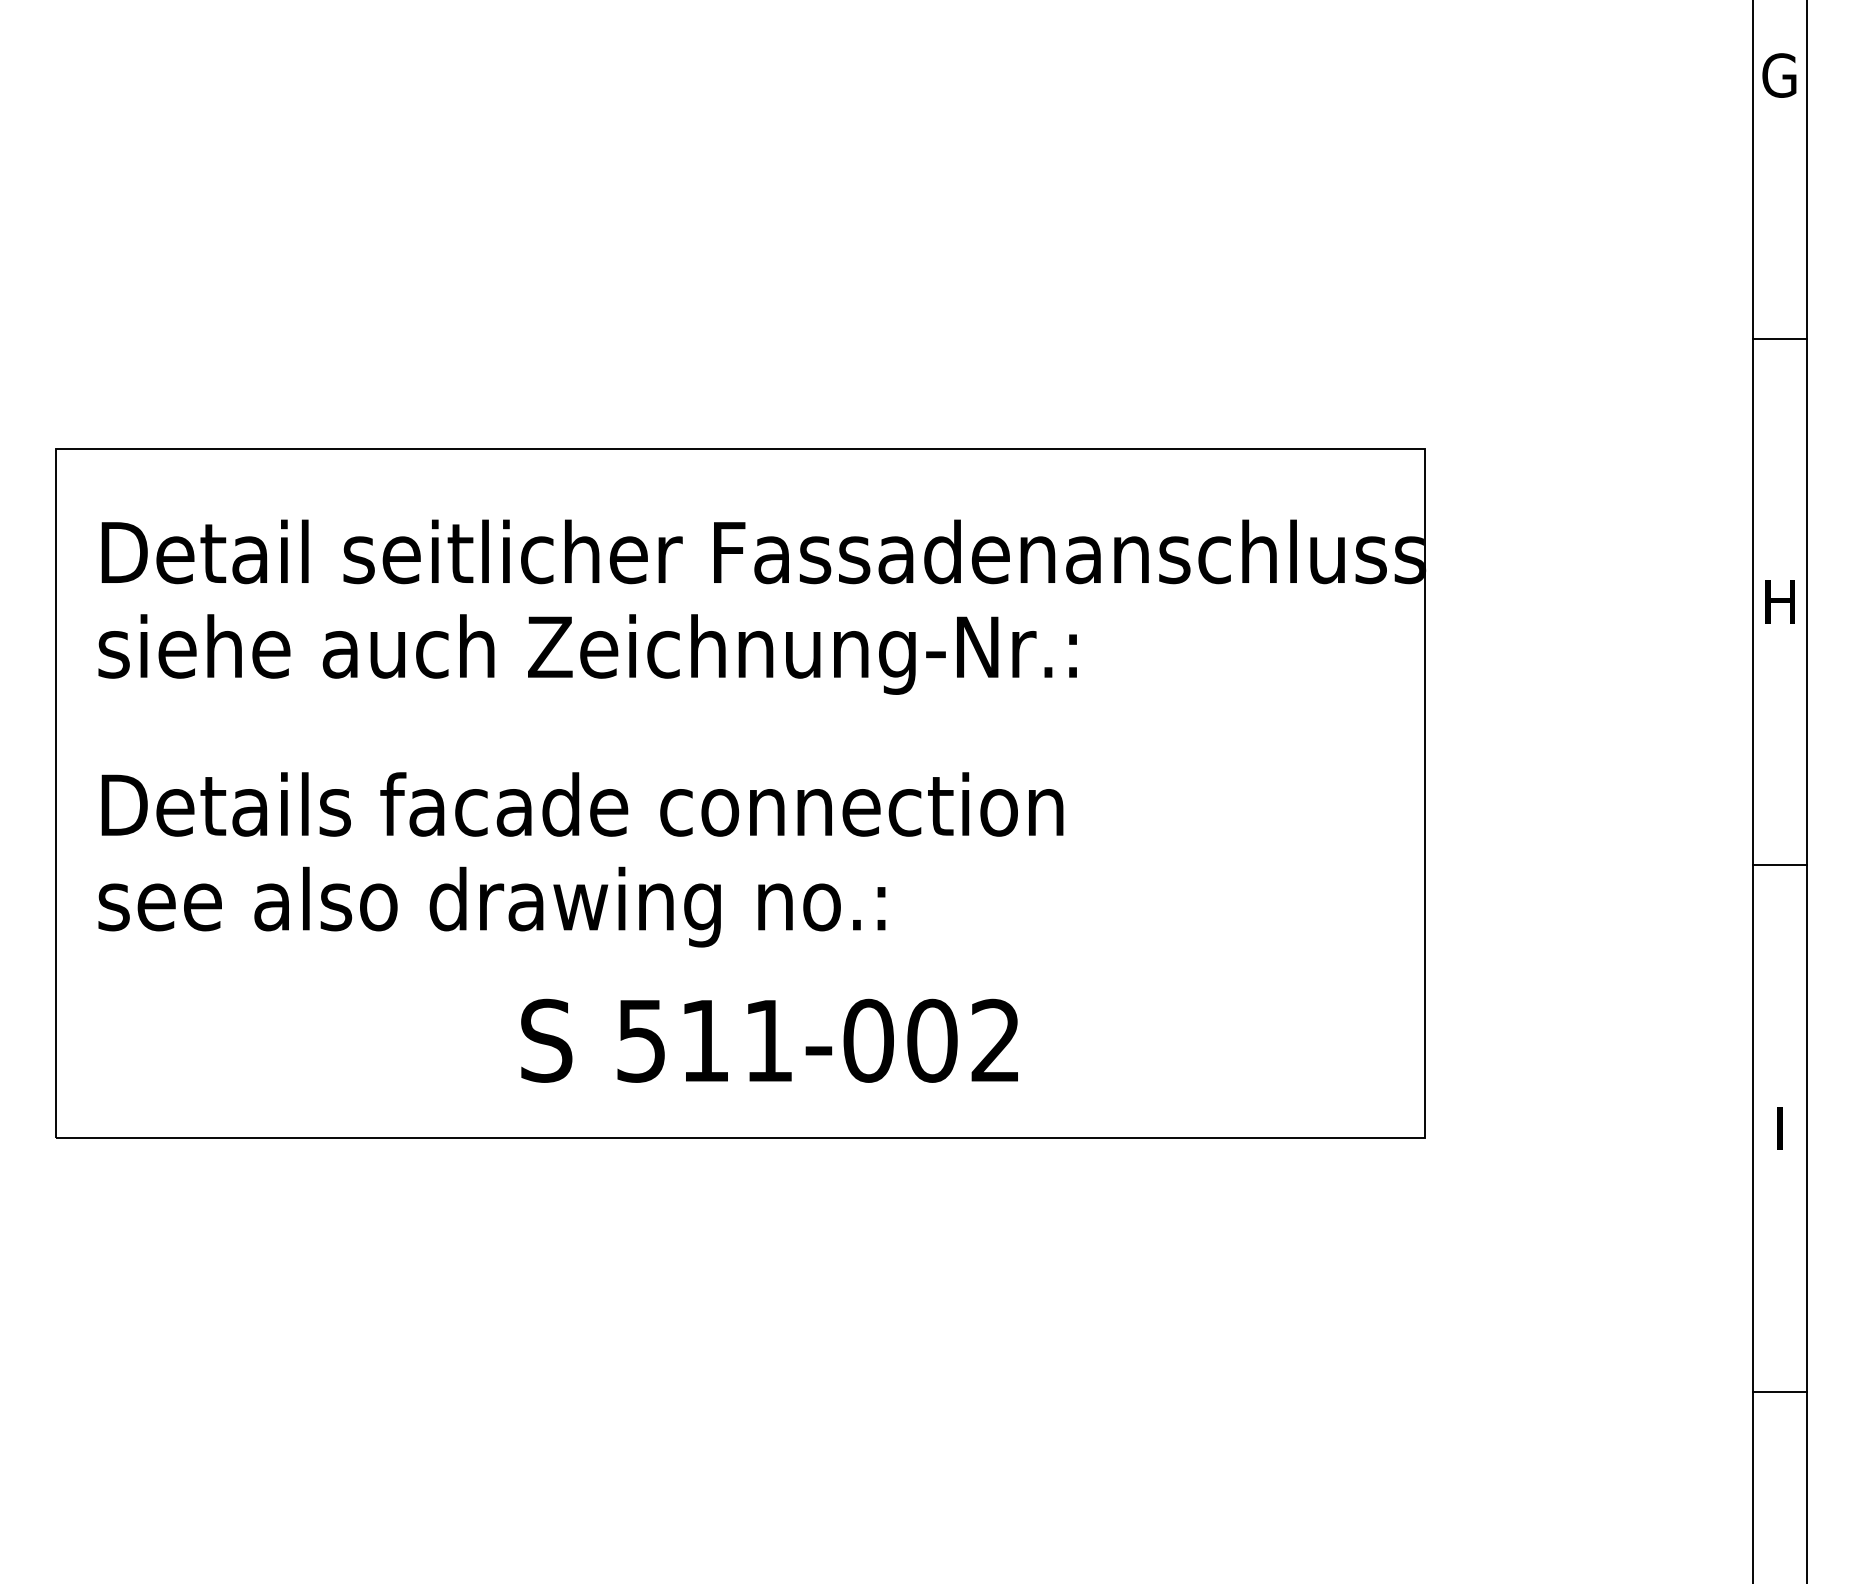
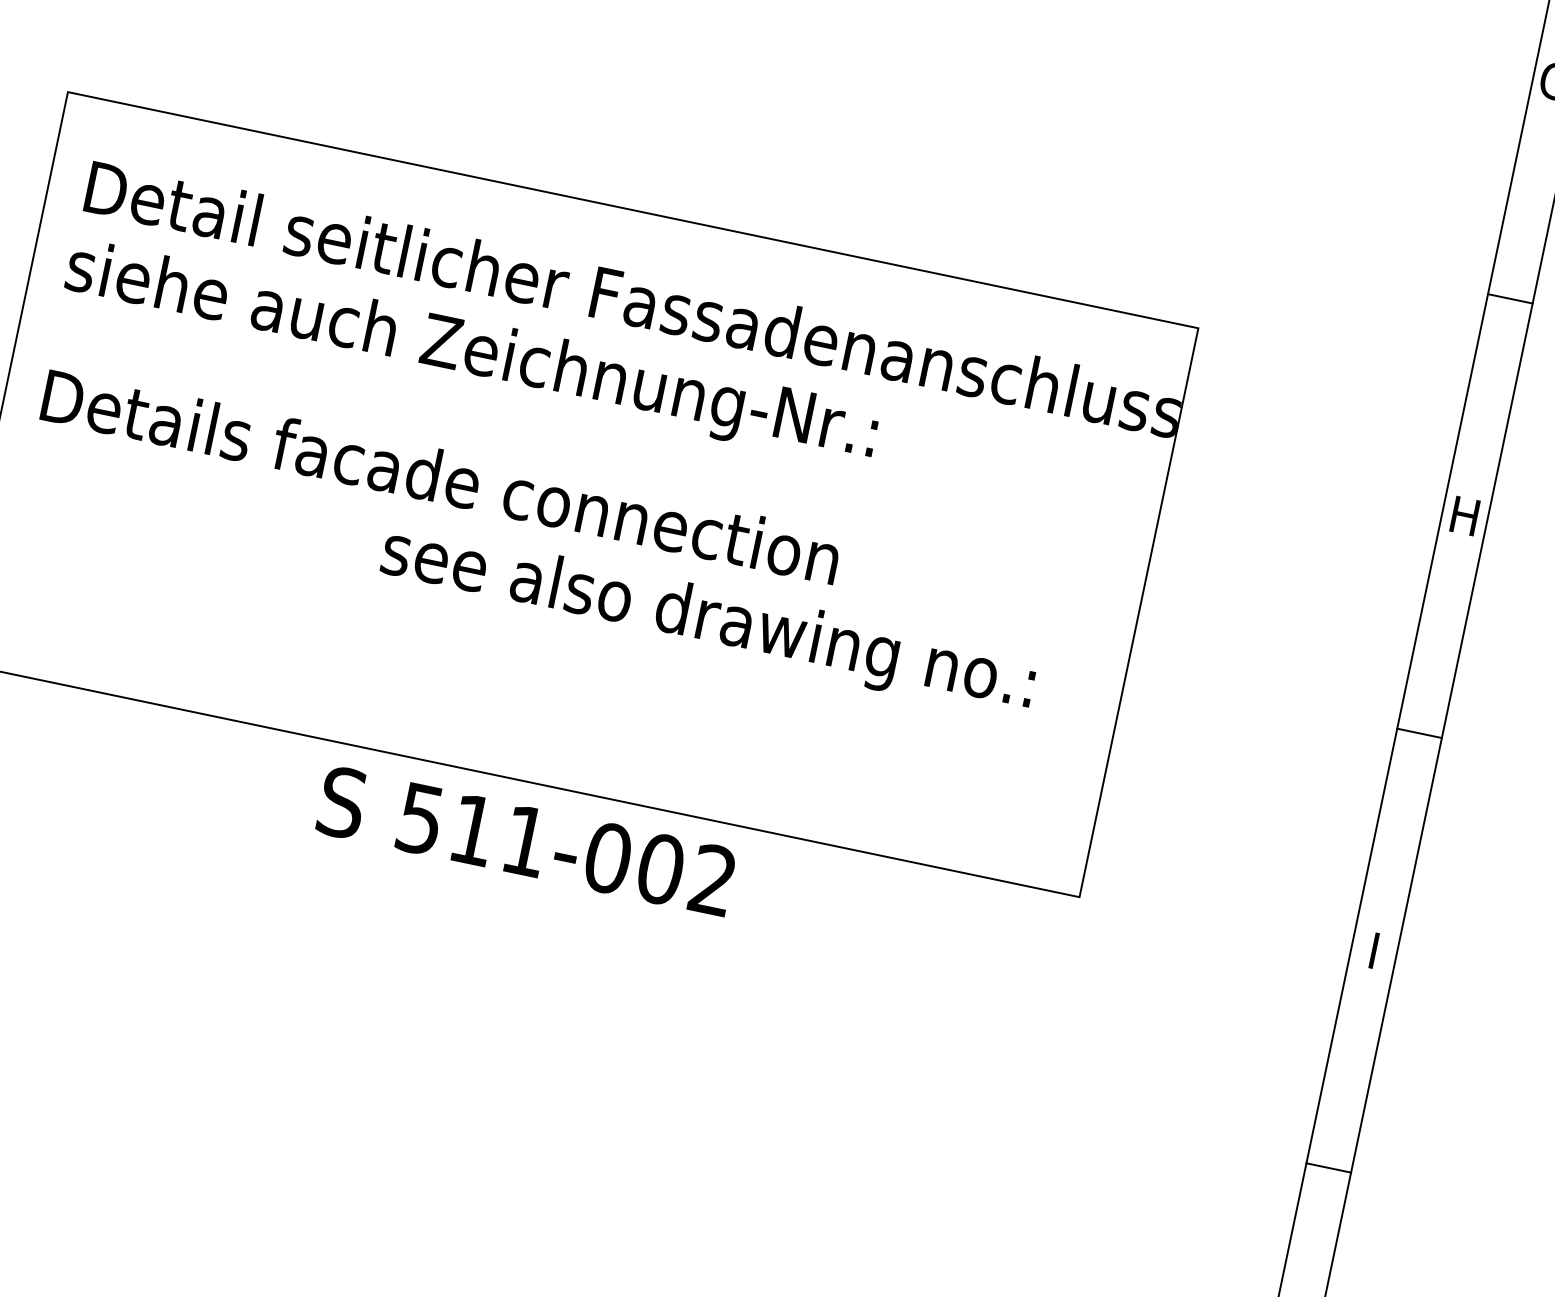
text: (491, 906) -> (707, 620), moved
text: (769, 1040) -> (526, 840), moved

